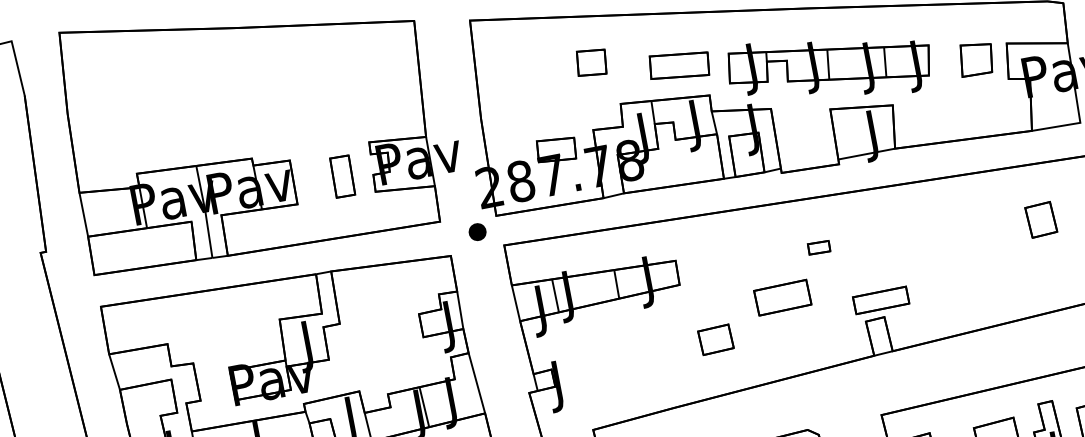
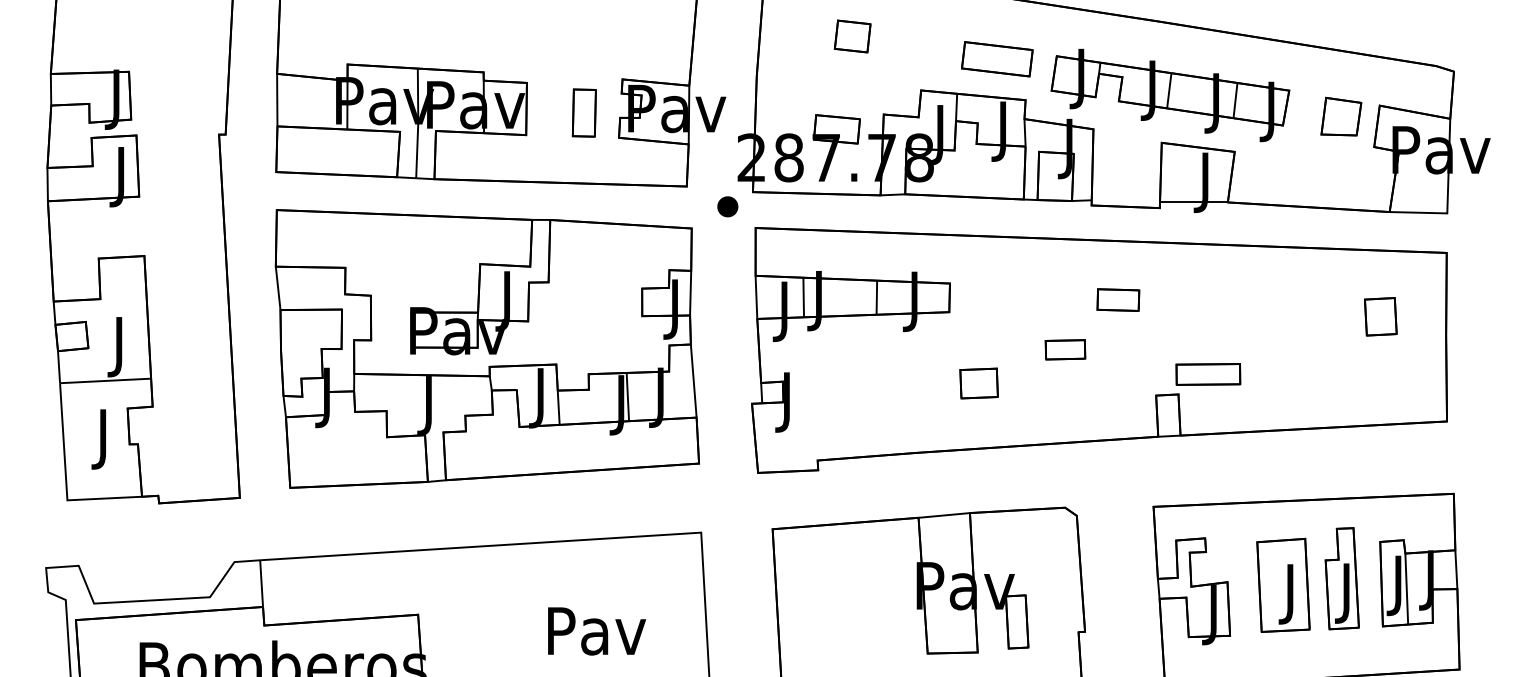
part: (591, 62) -> (852, 36), moved
part: (819, 247) -> (1118, 299), size x1.67
part: (782, 297) -> (1065, 349), size x0.62
part: (881, 300) -> (1208, 374), moved

